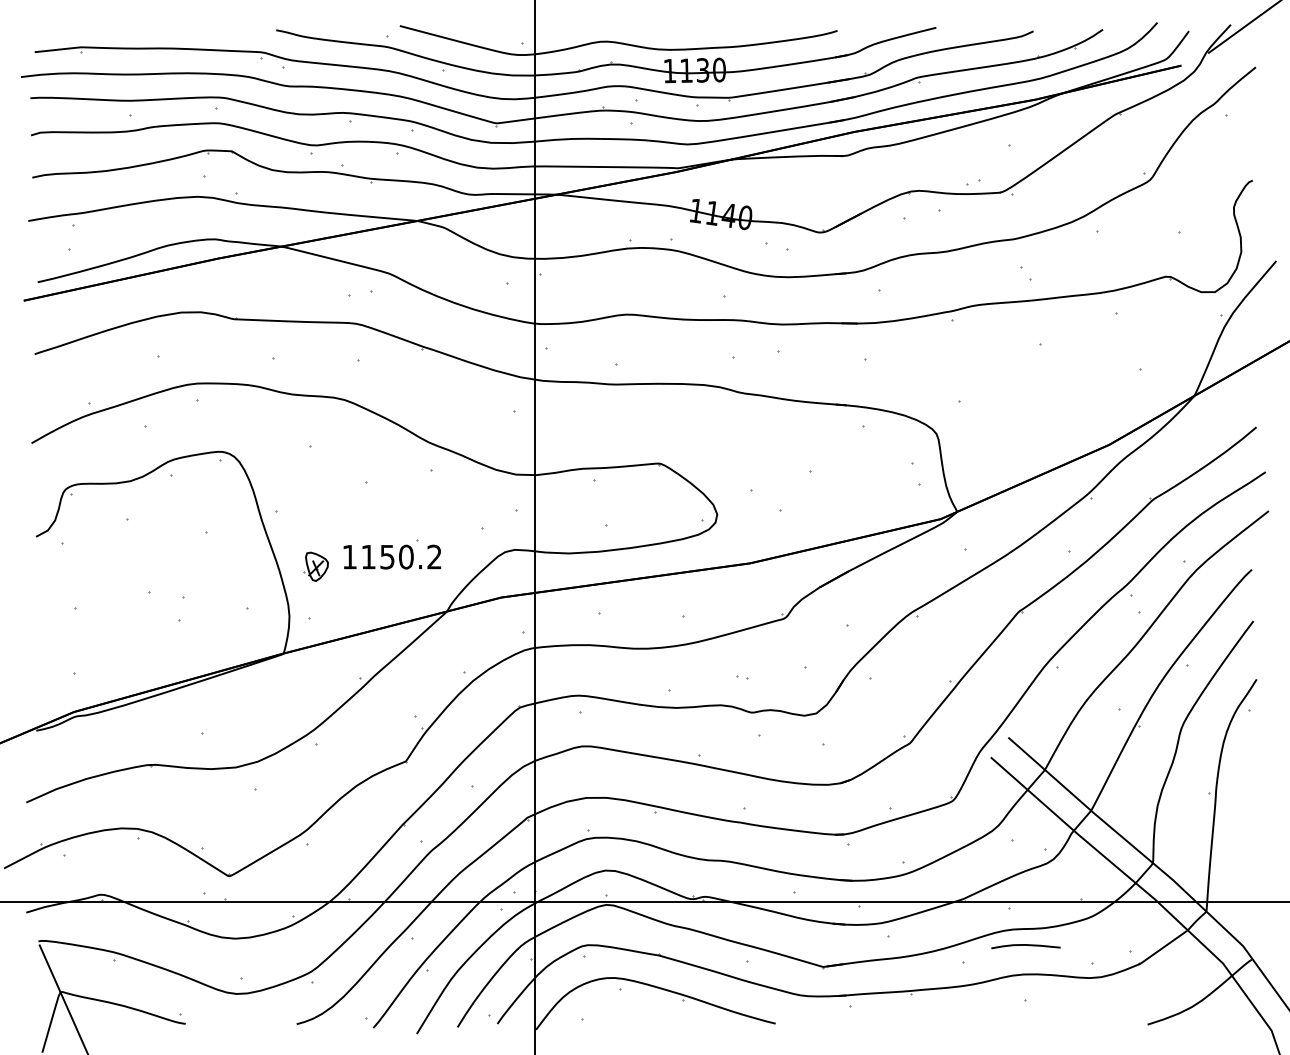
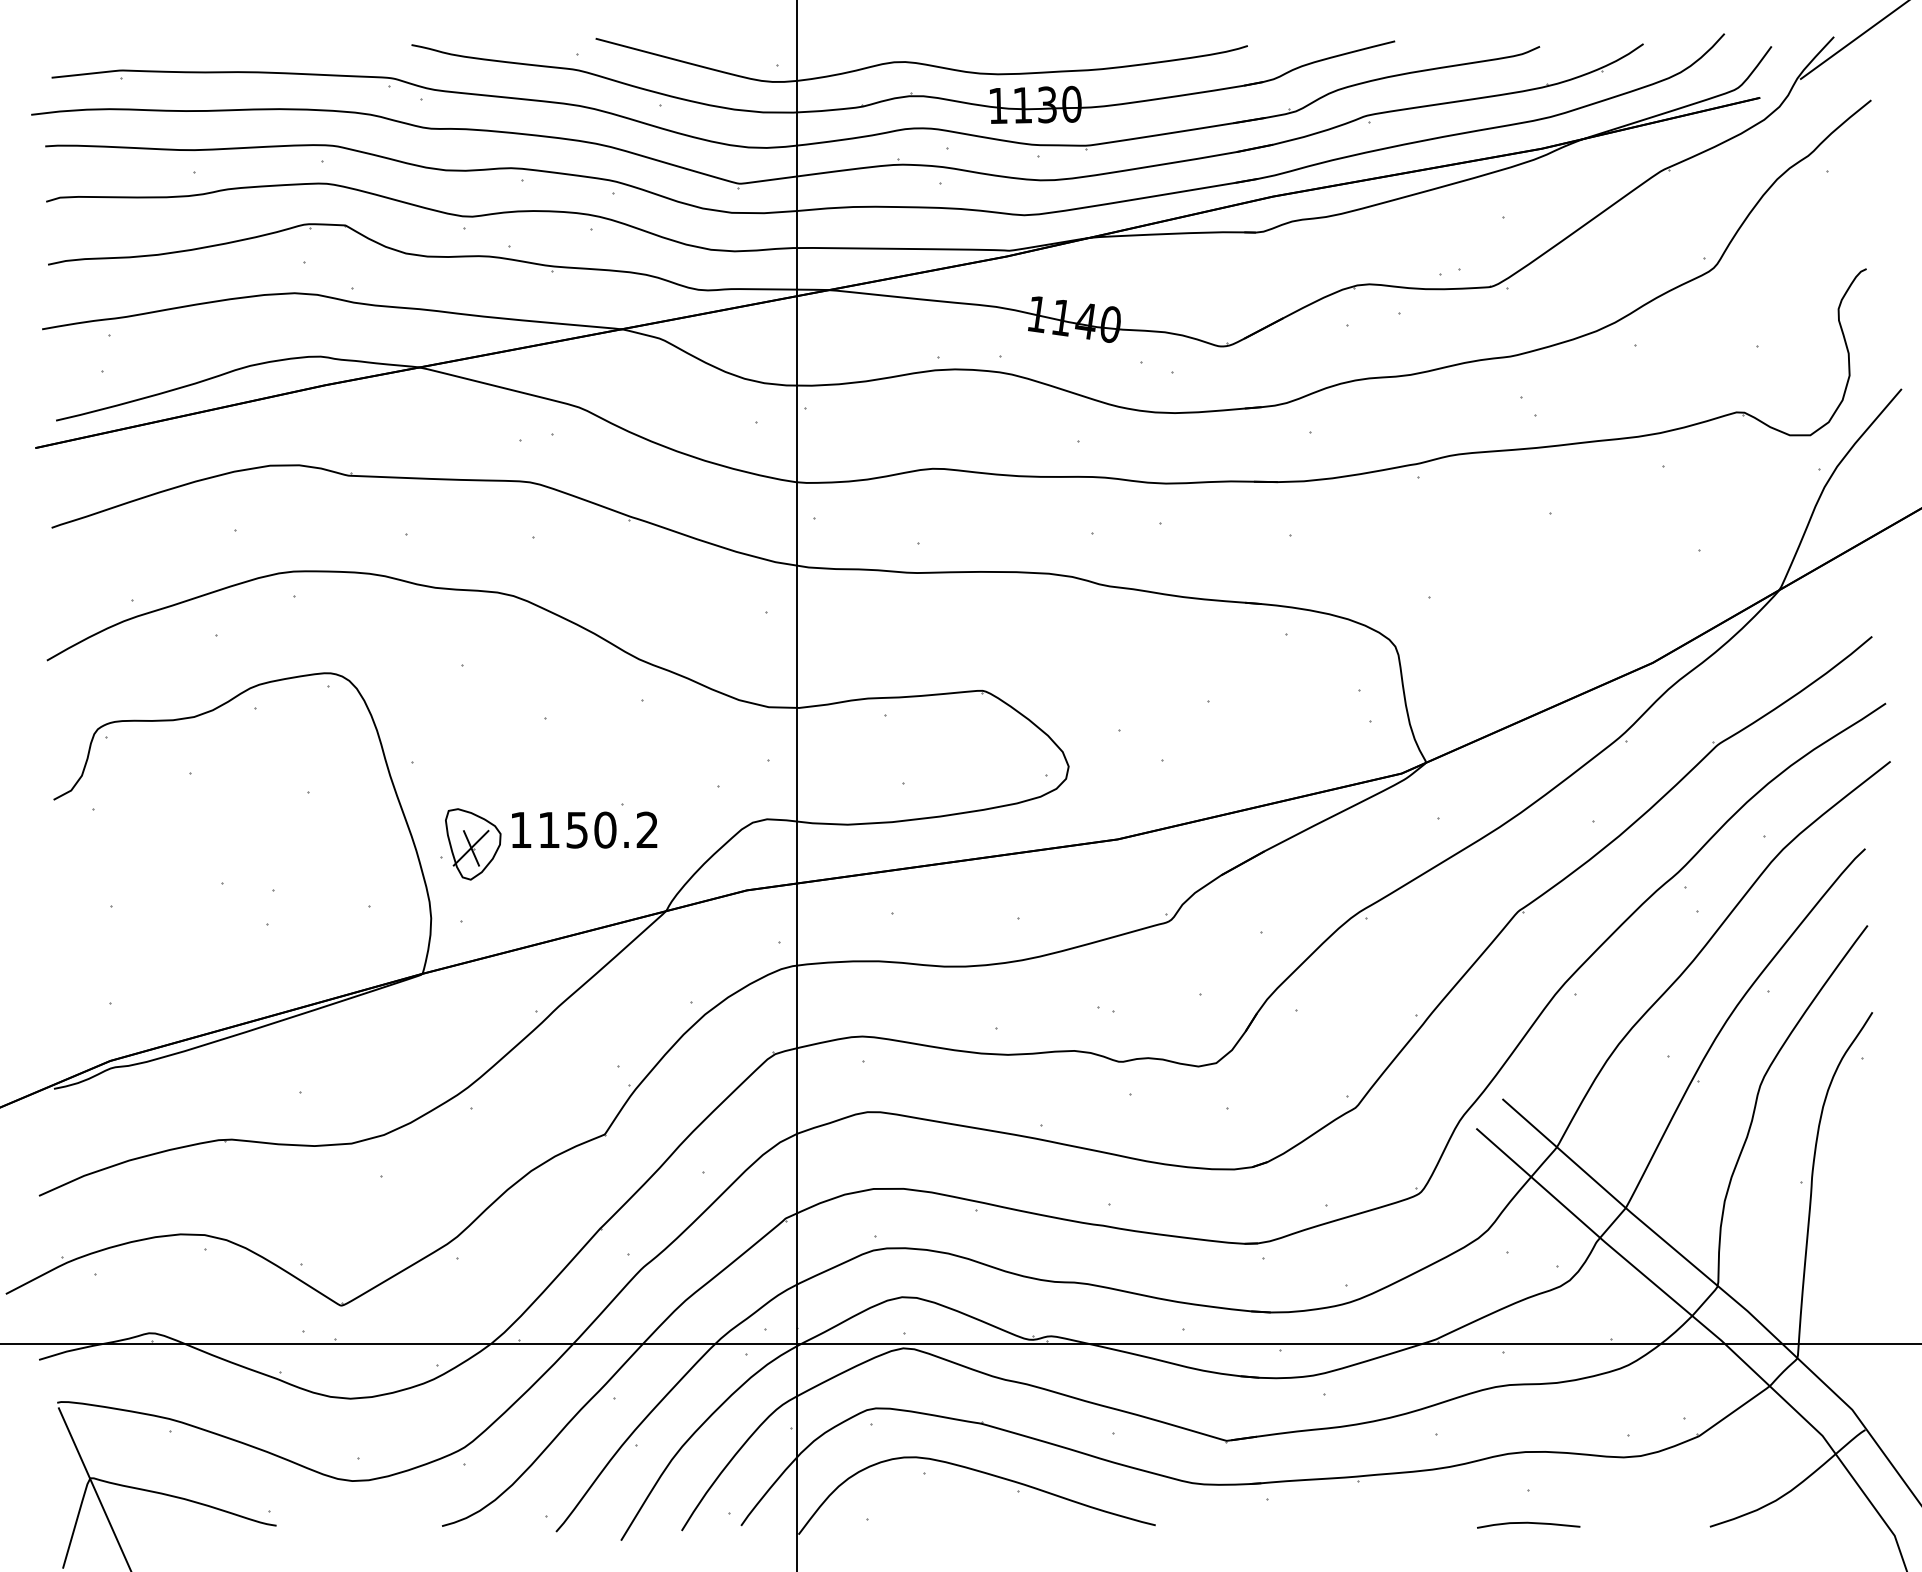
part: (315, 566) -> (470, 844), size x1.67
curve: (1025, 945) -> (1527, 1523), moved

